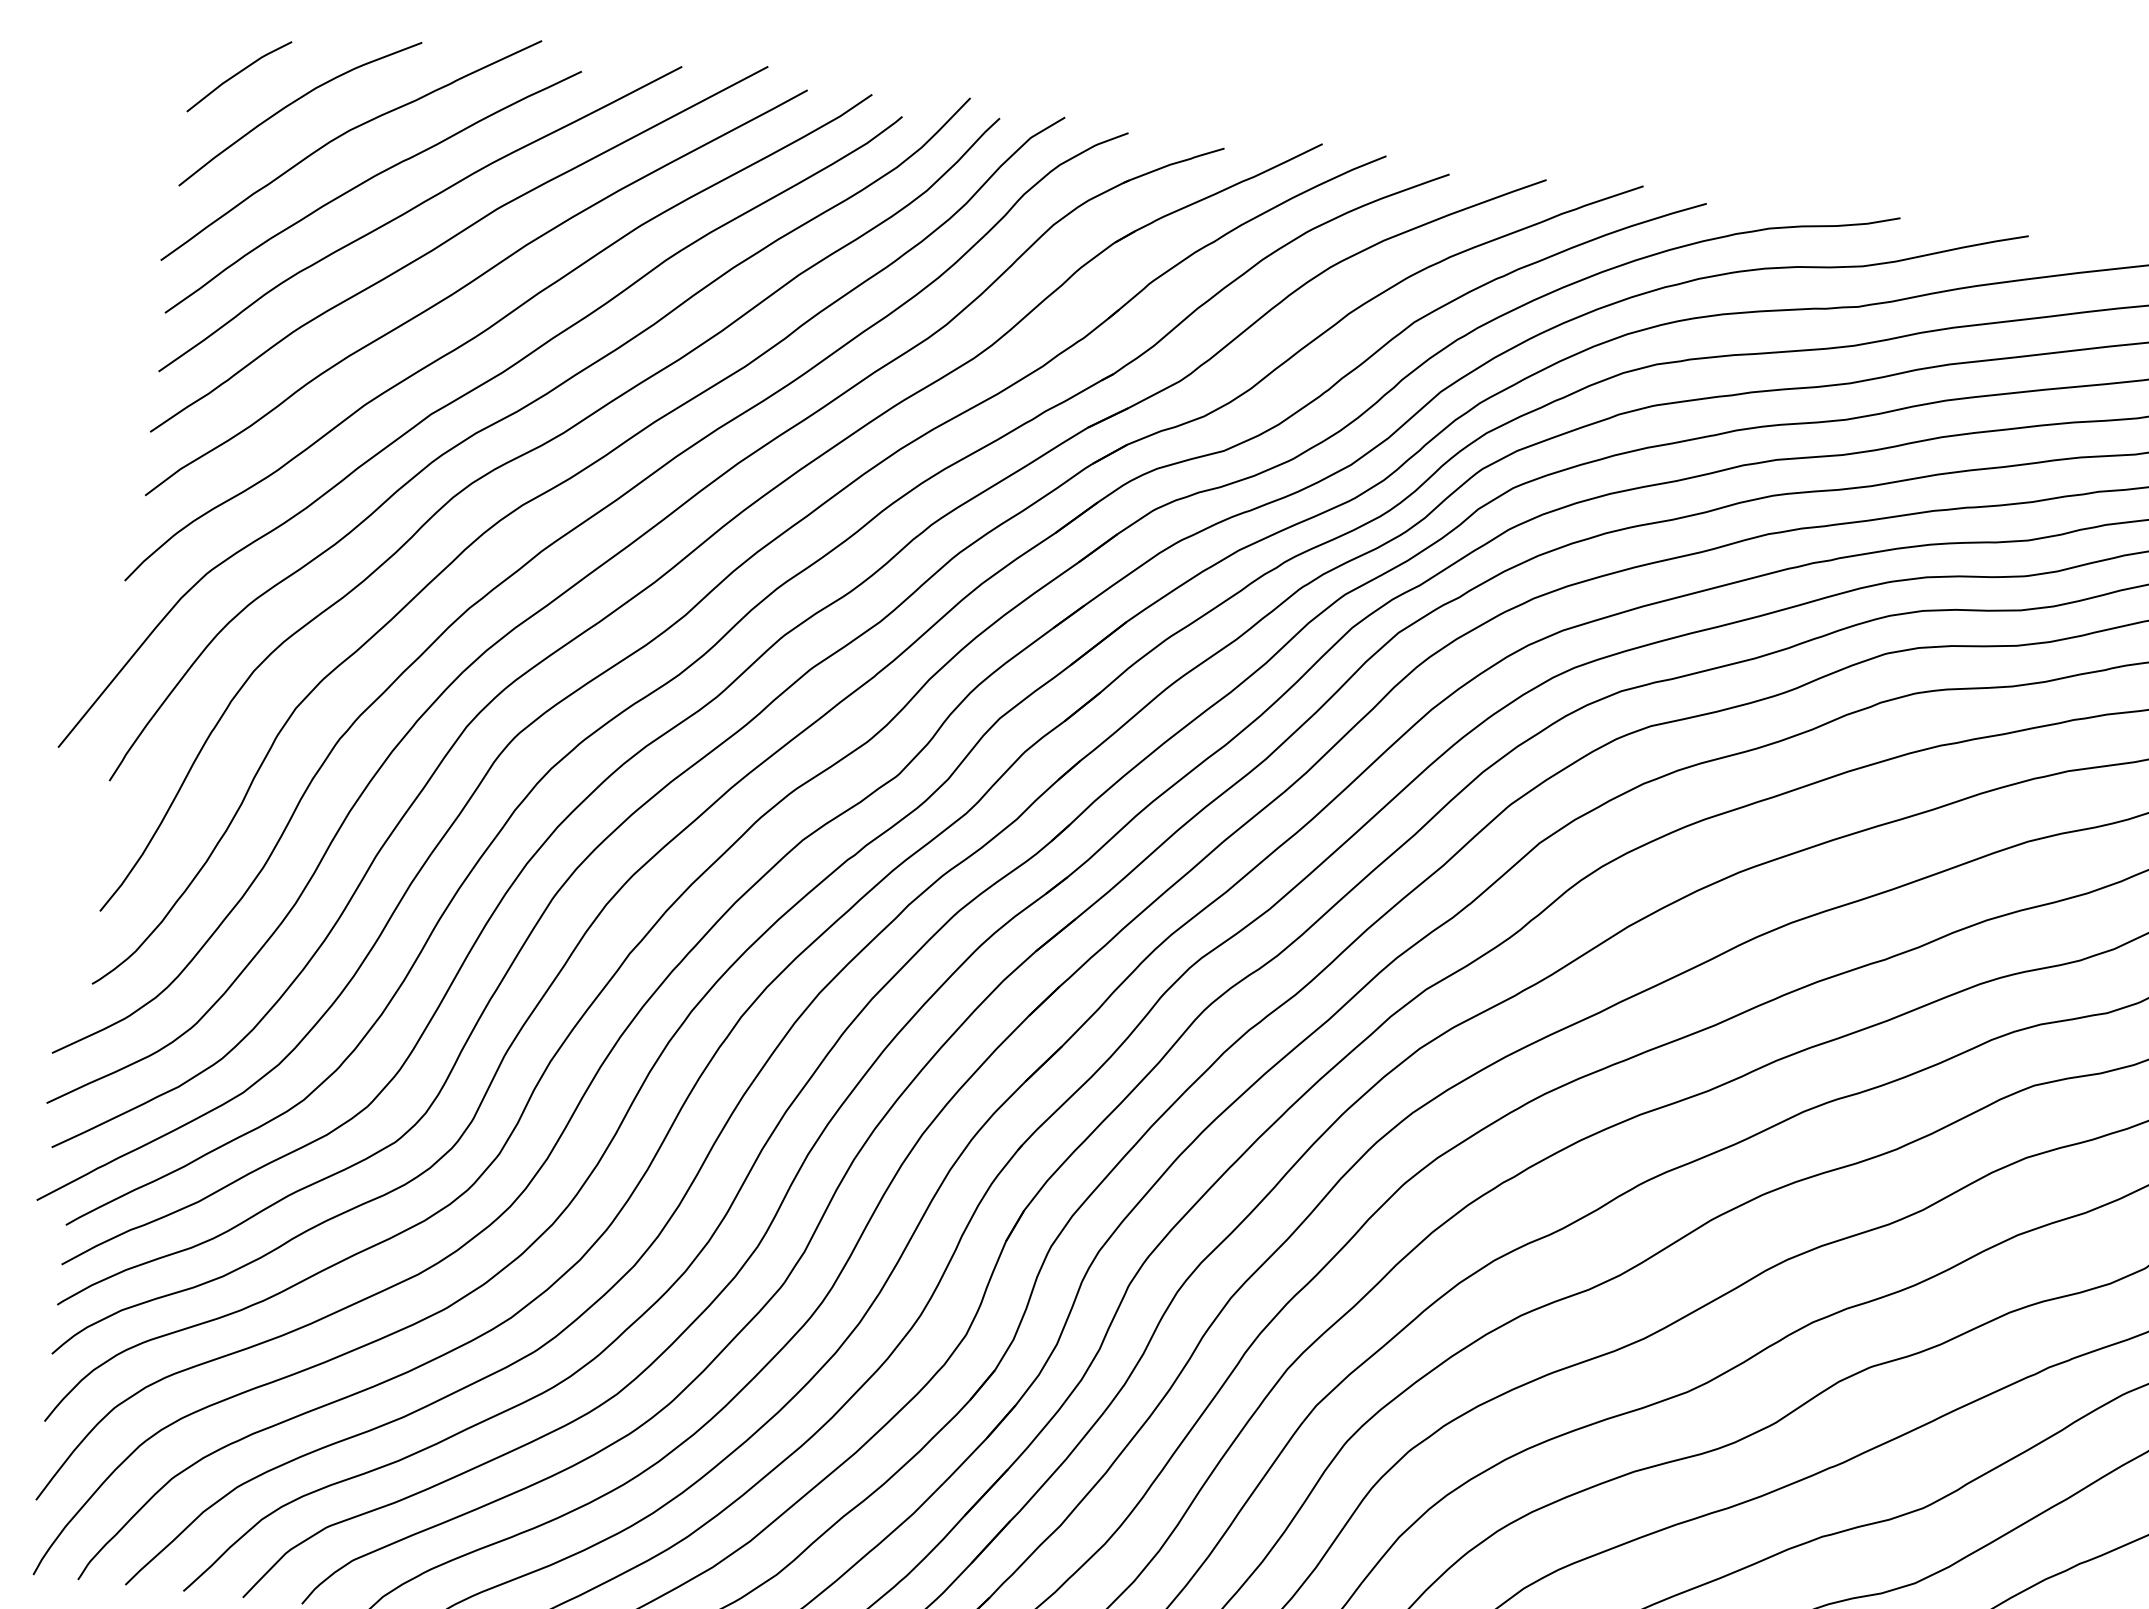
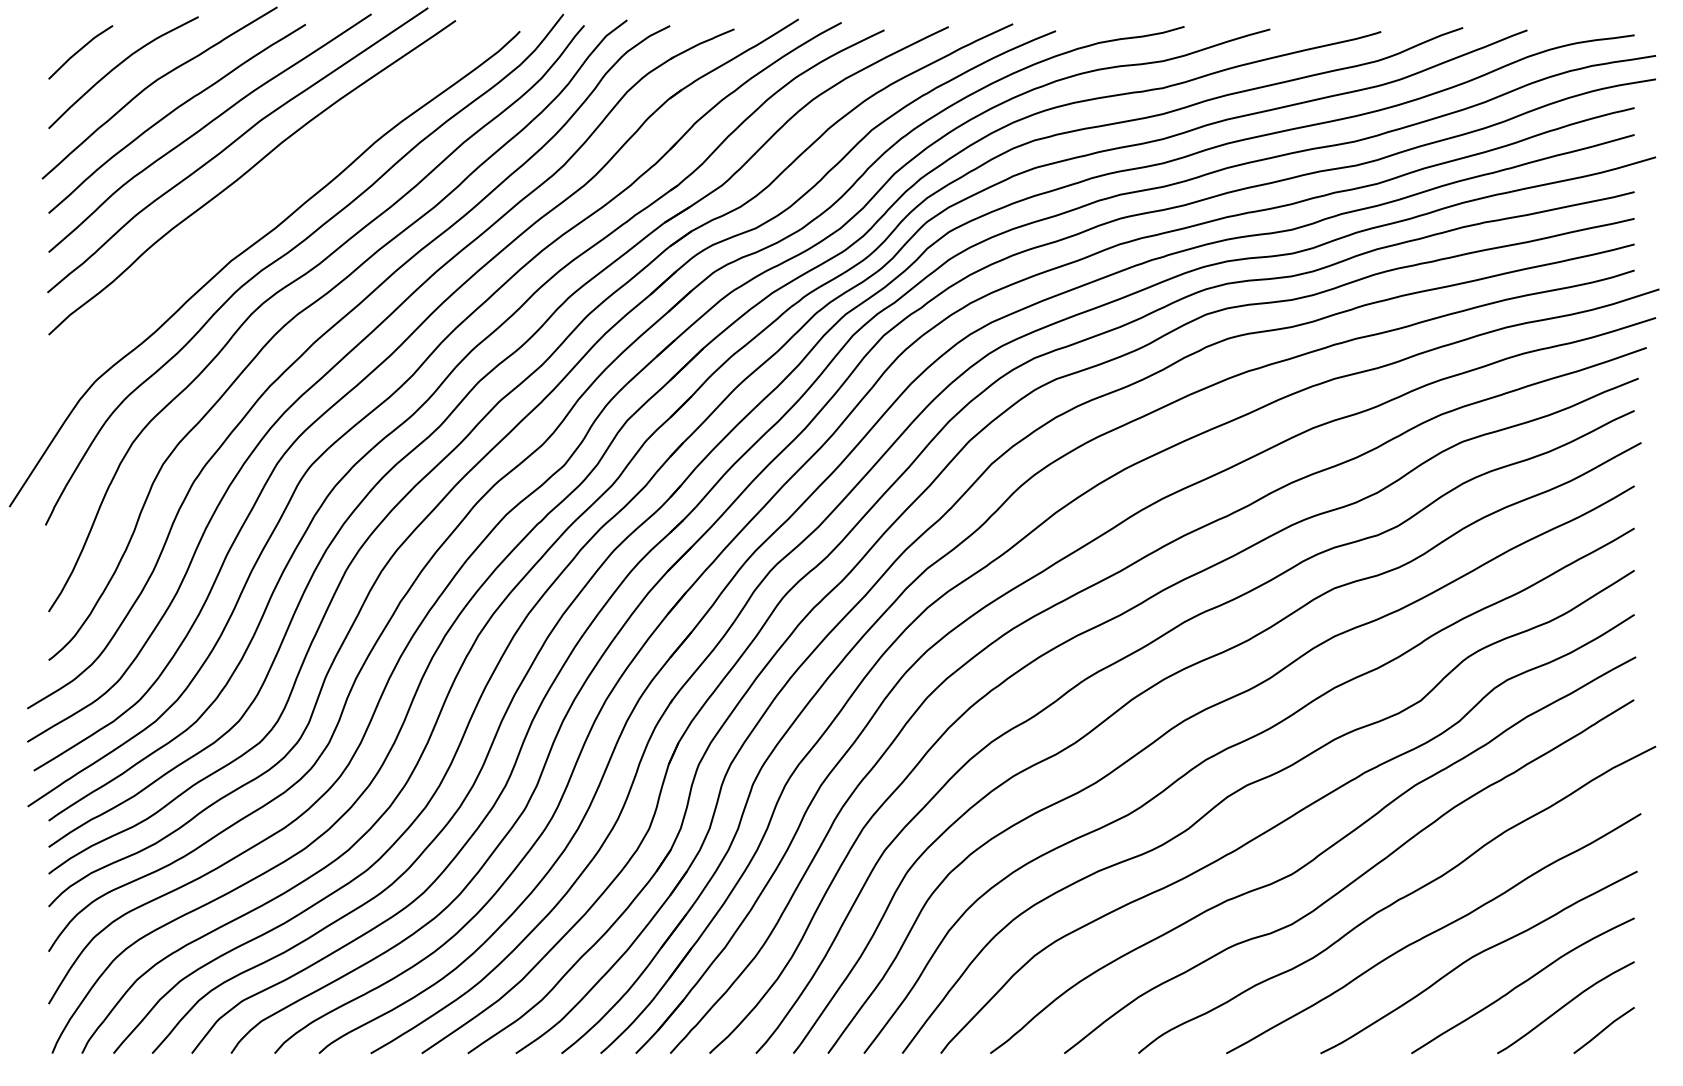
curve: (492, 327) -> (265, 199), removed

